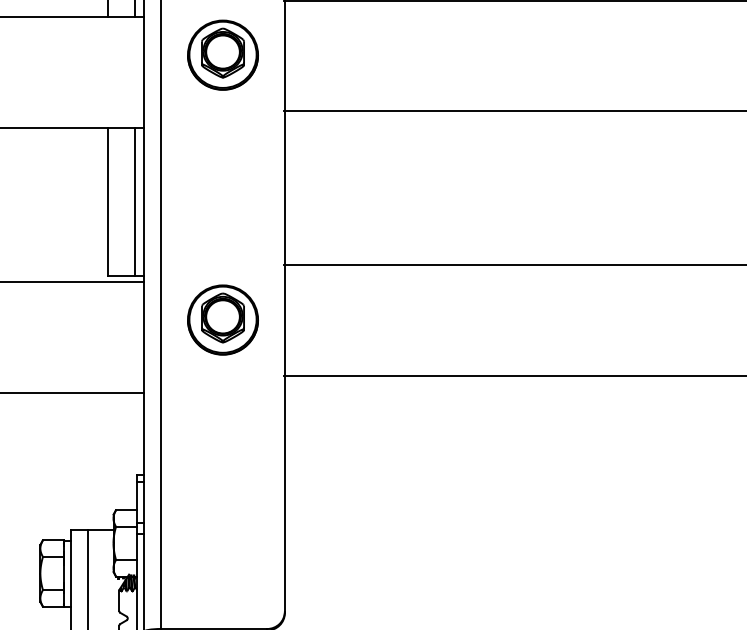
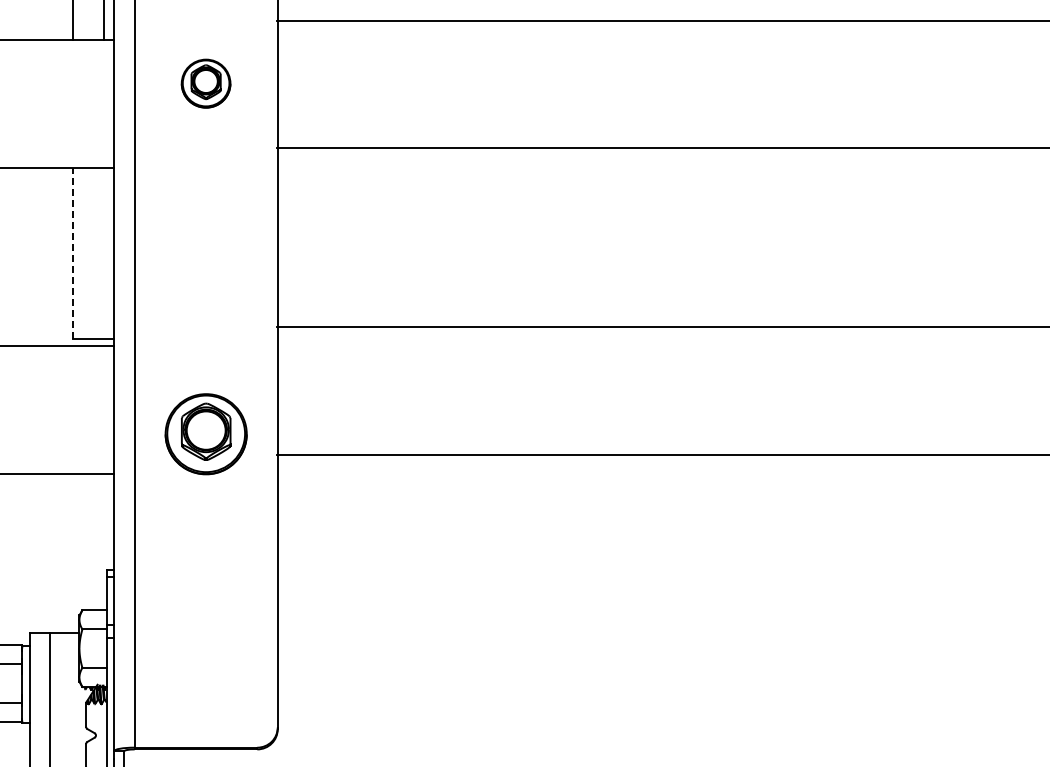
part: (222, 54) -> (205, 83), size x0.6
line: (135, 200) -> (104, 252), removed
line: (108, 201) -> (73, 253), solid -> dashed
part: (222, 320) -> (205, 434), moved

